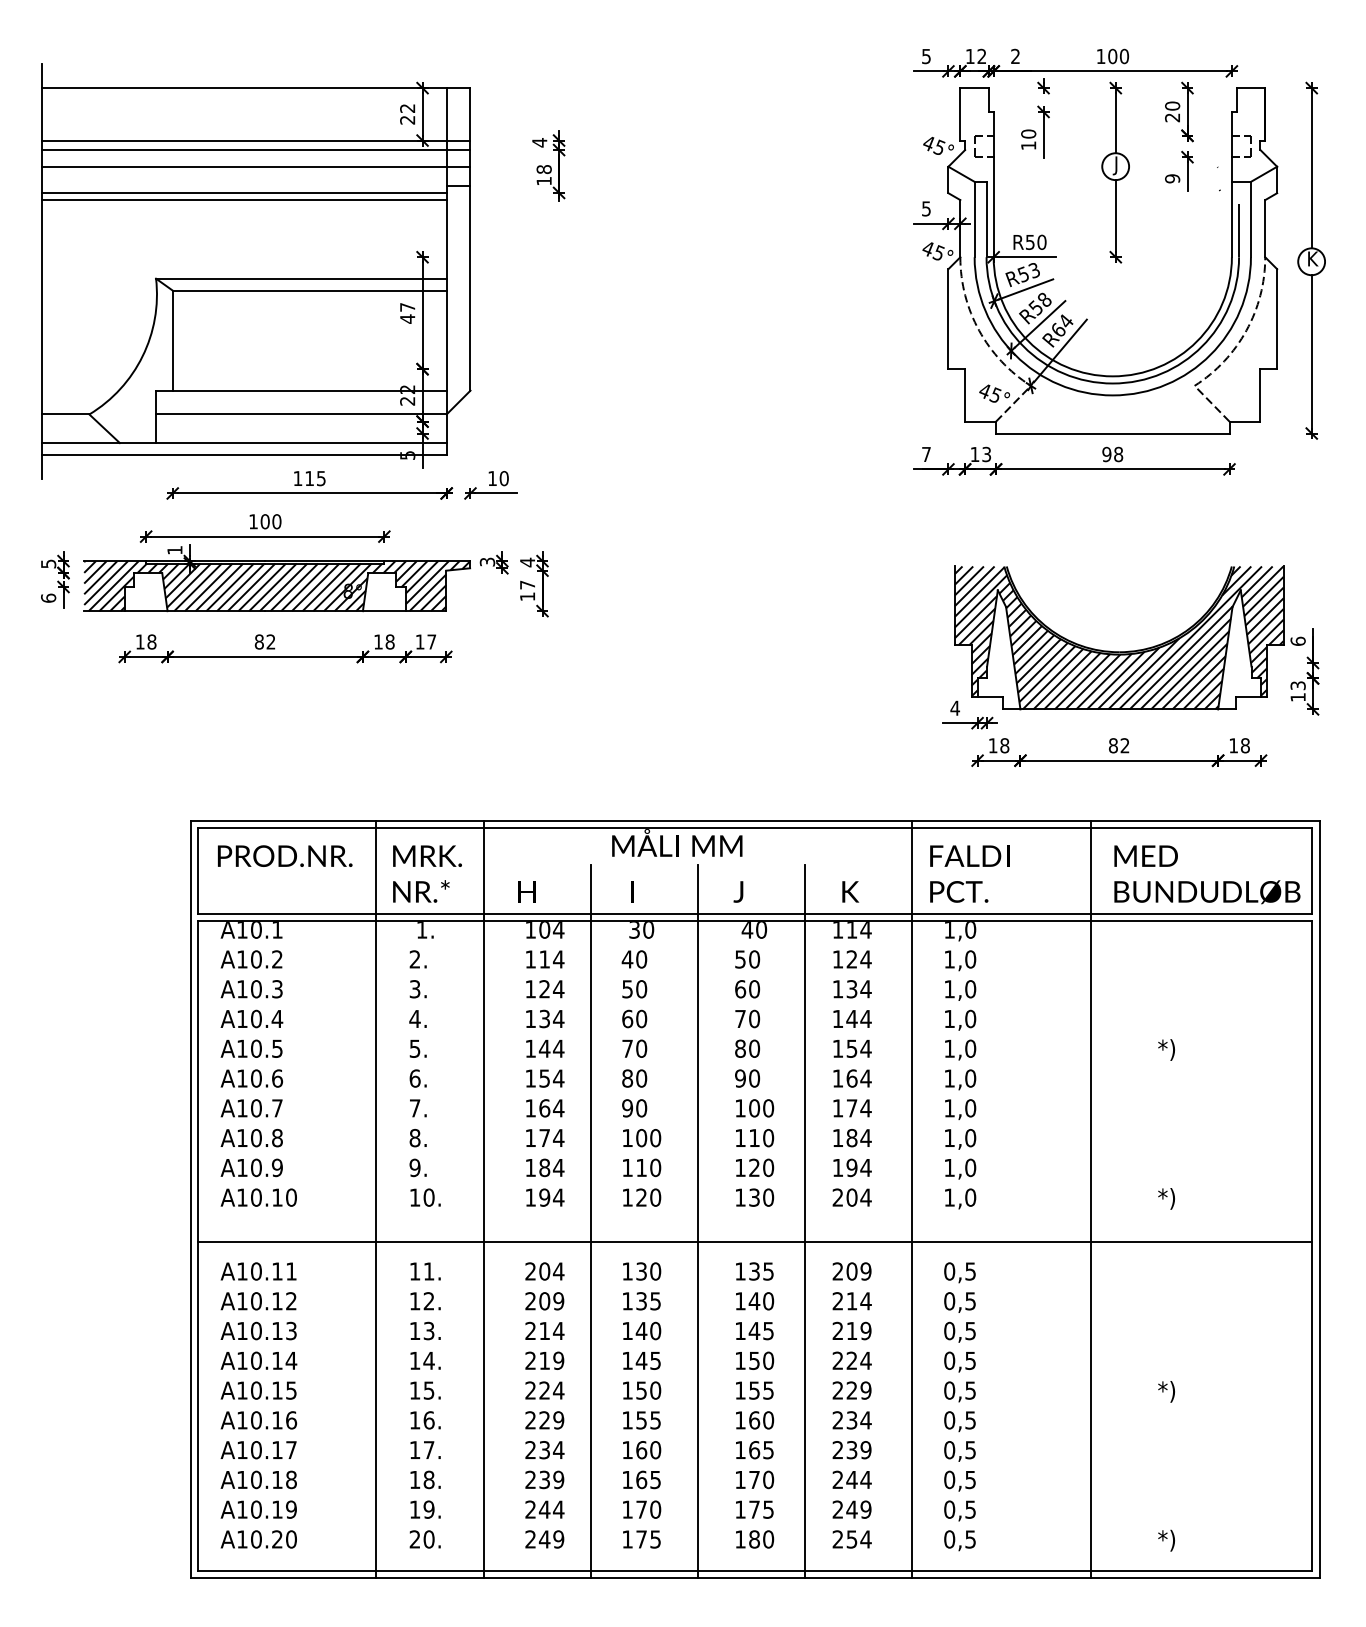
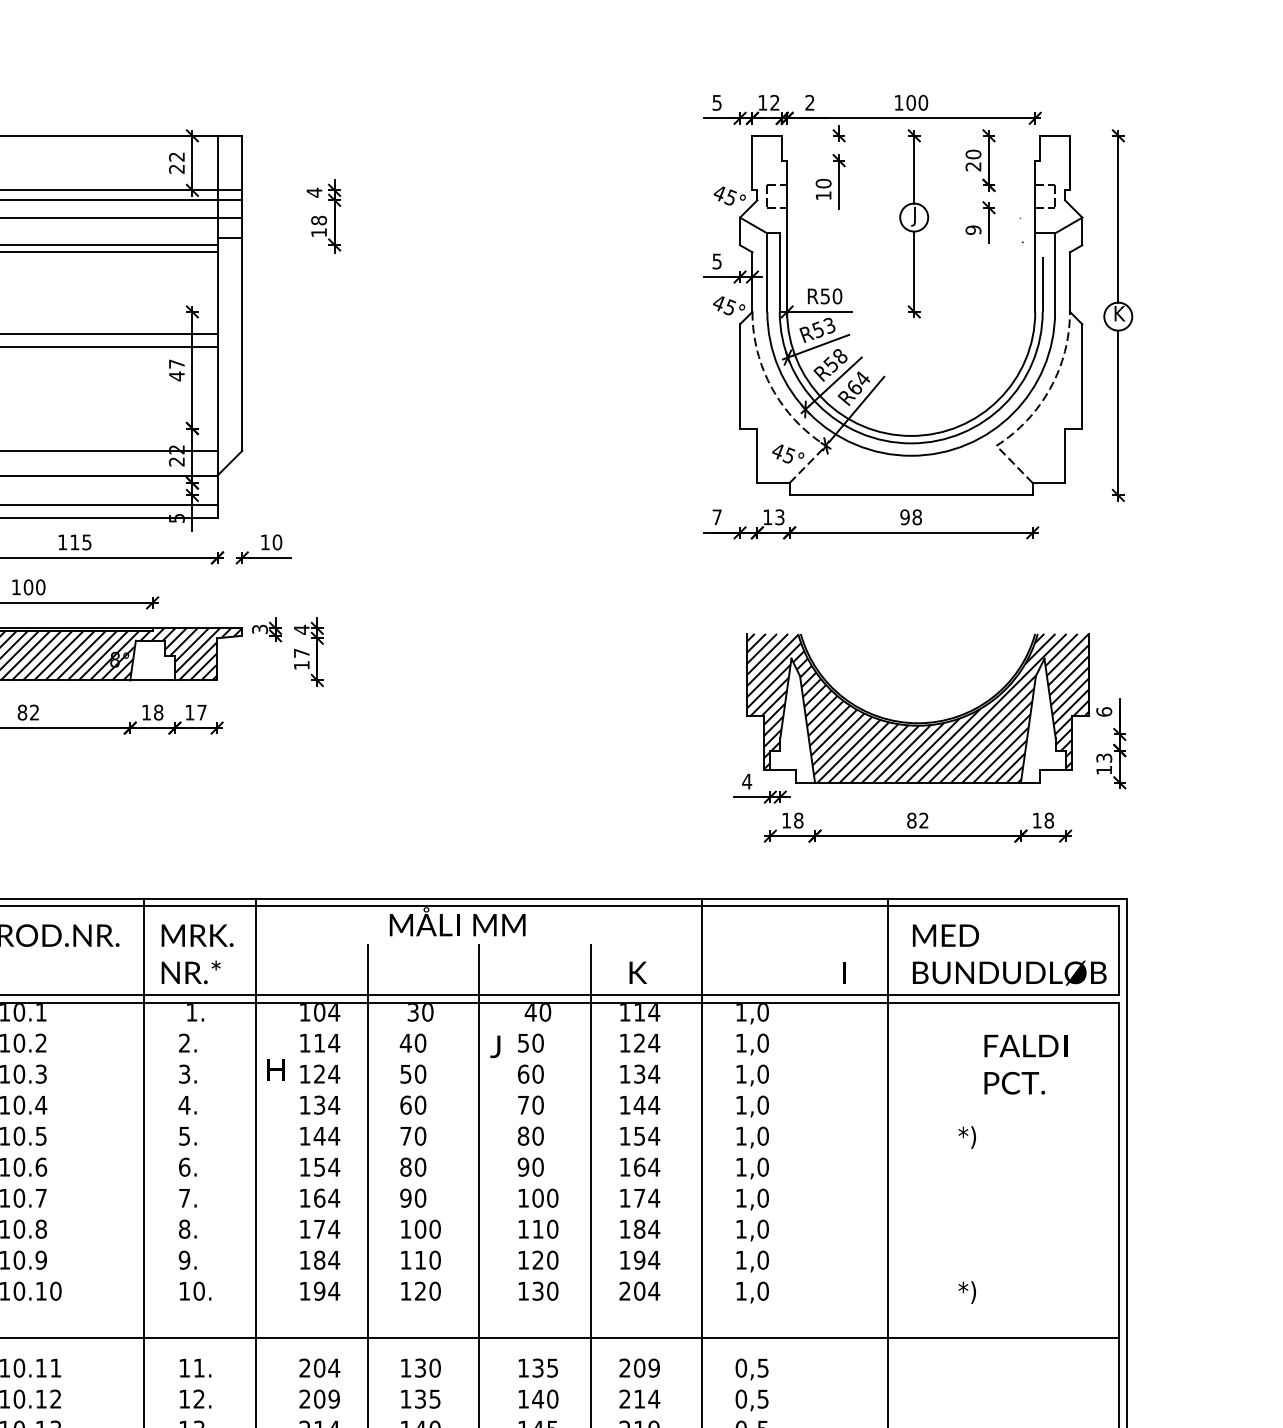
text: (969, 873) -> (1025, 1064), moved
text: (526, 891) -> (275, 1069), moved
text: (632, 891) -> (844, 972), moved
text: (738, 891) -> (495, 1046), moved

